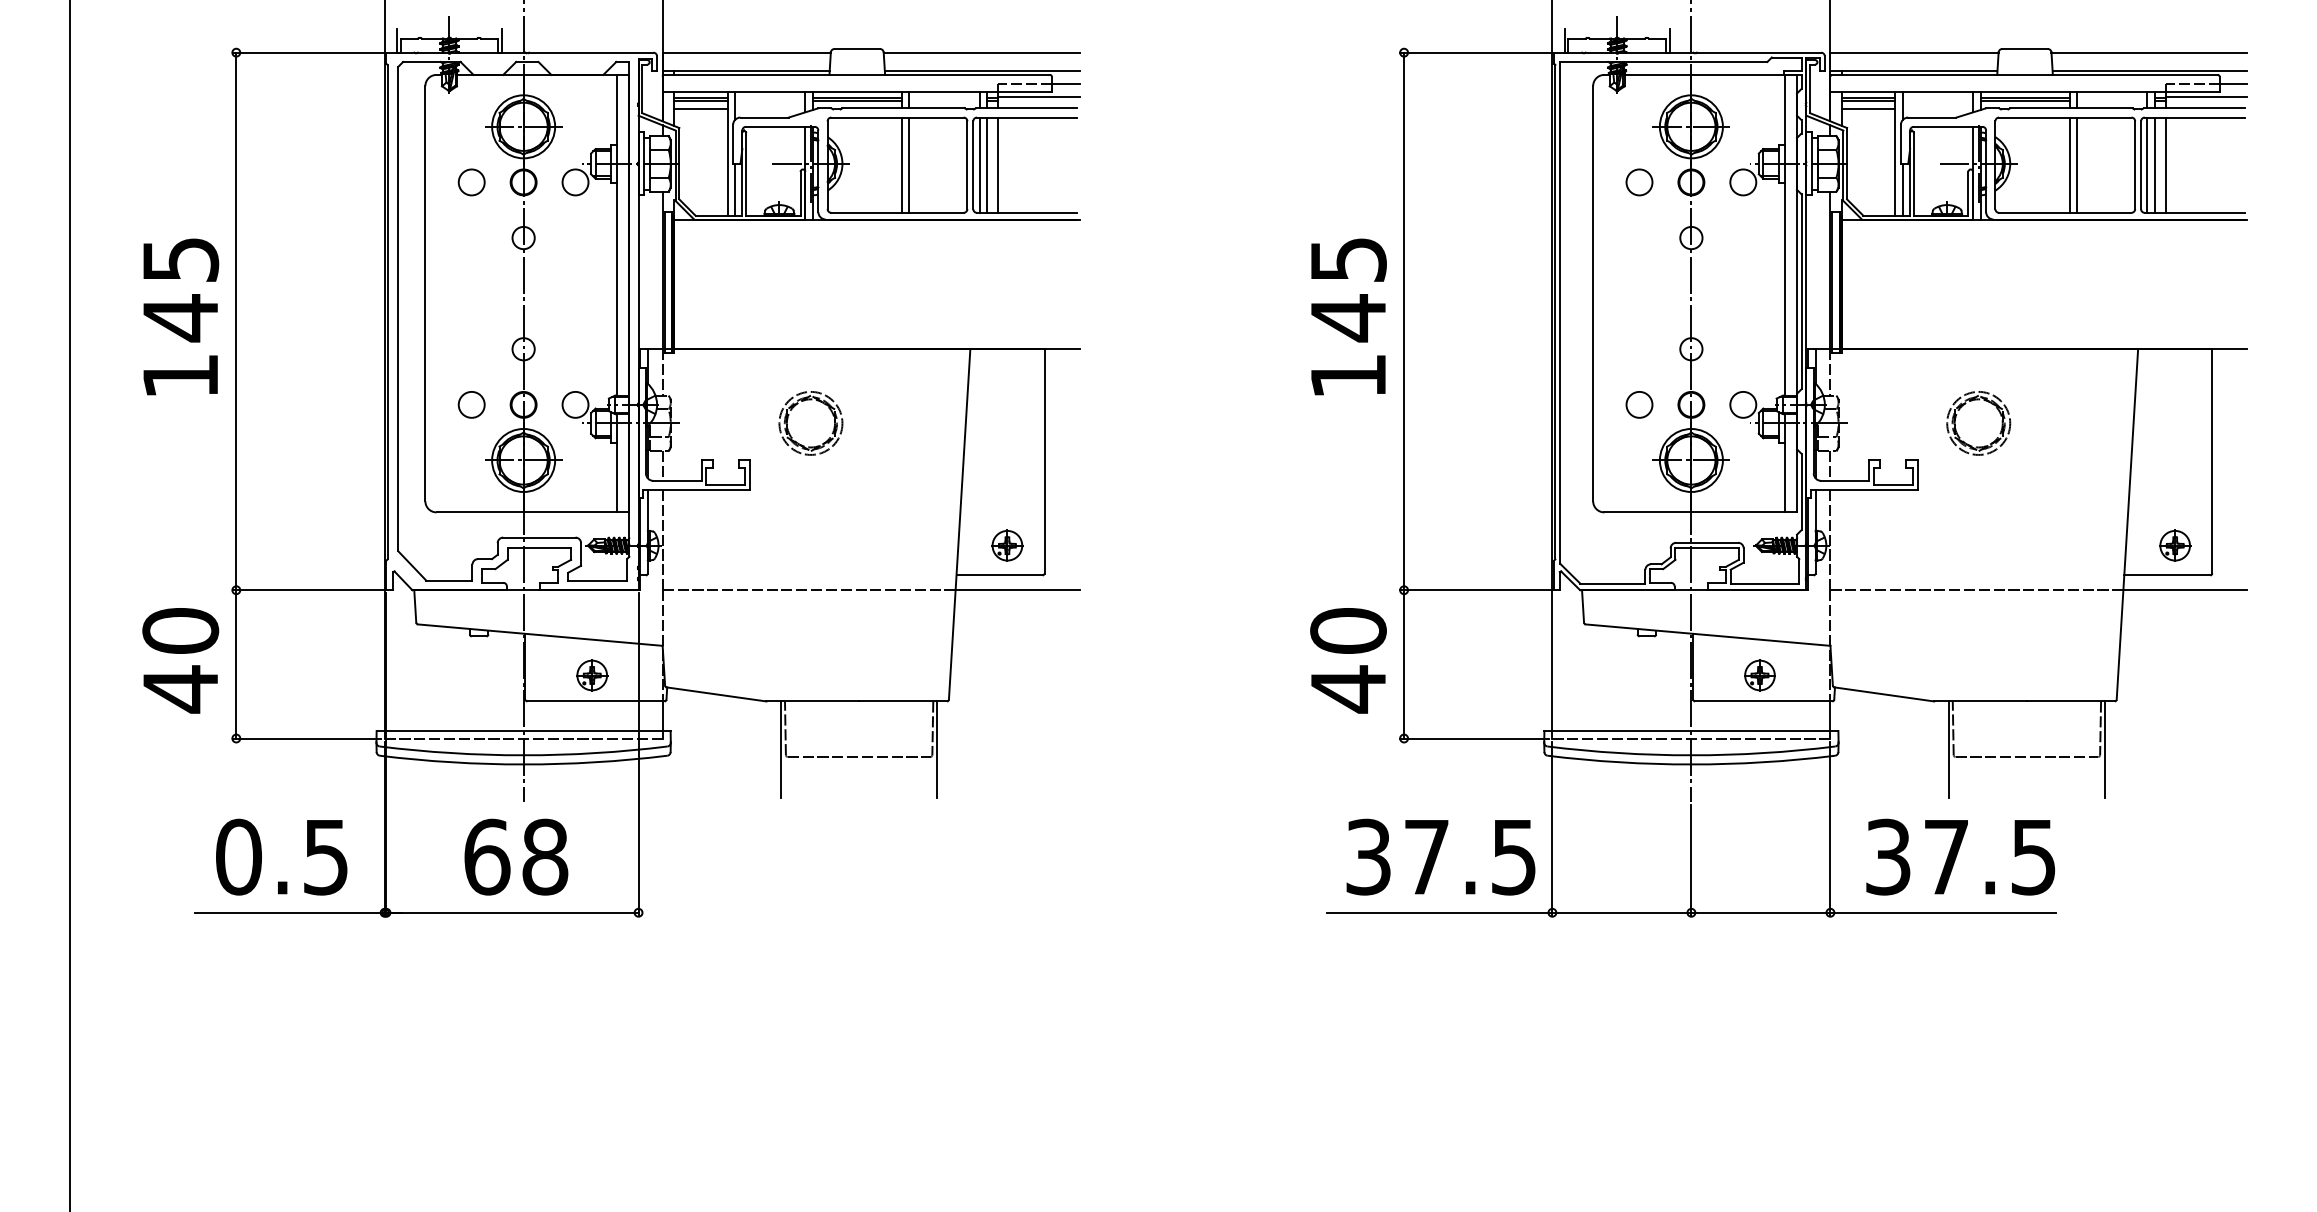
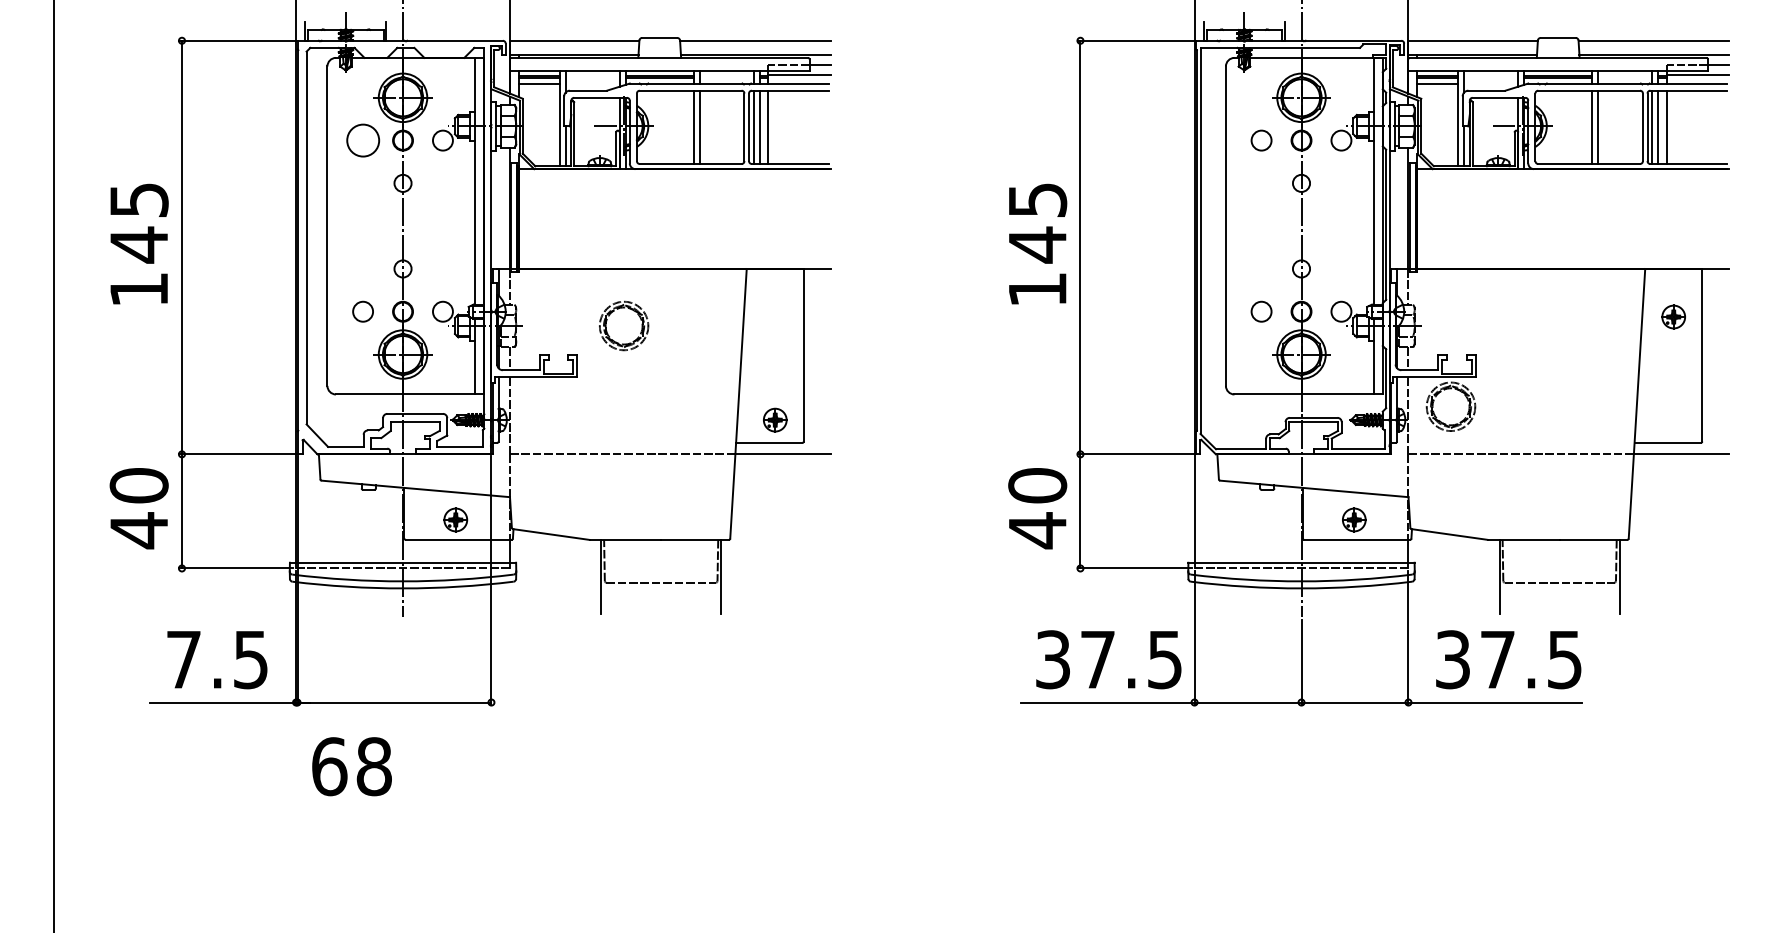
circle: (471, 182) -> (362, 140), size x1.6
part: (1956, 418) -> (1433, 403), moved
part: (2175, 545) -> (1673, 316), moved
text: (238, 856) -> (183, 659), 0.5 -> 7.5
text: (516, 856) -> (352, 766), moved

